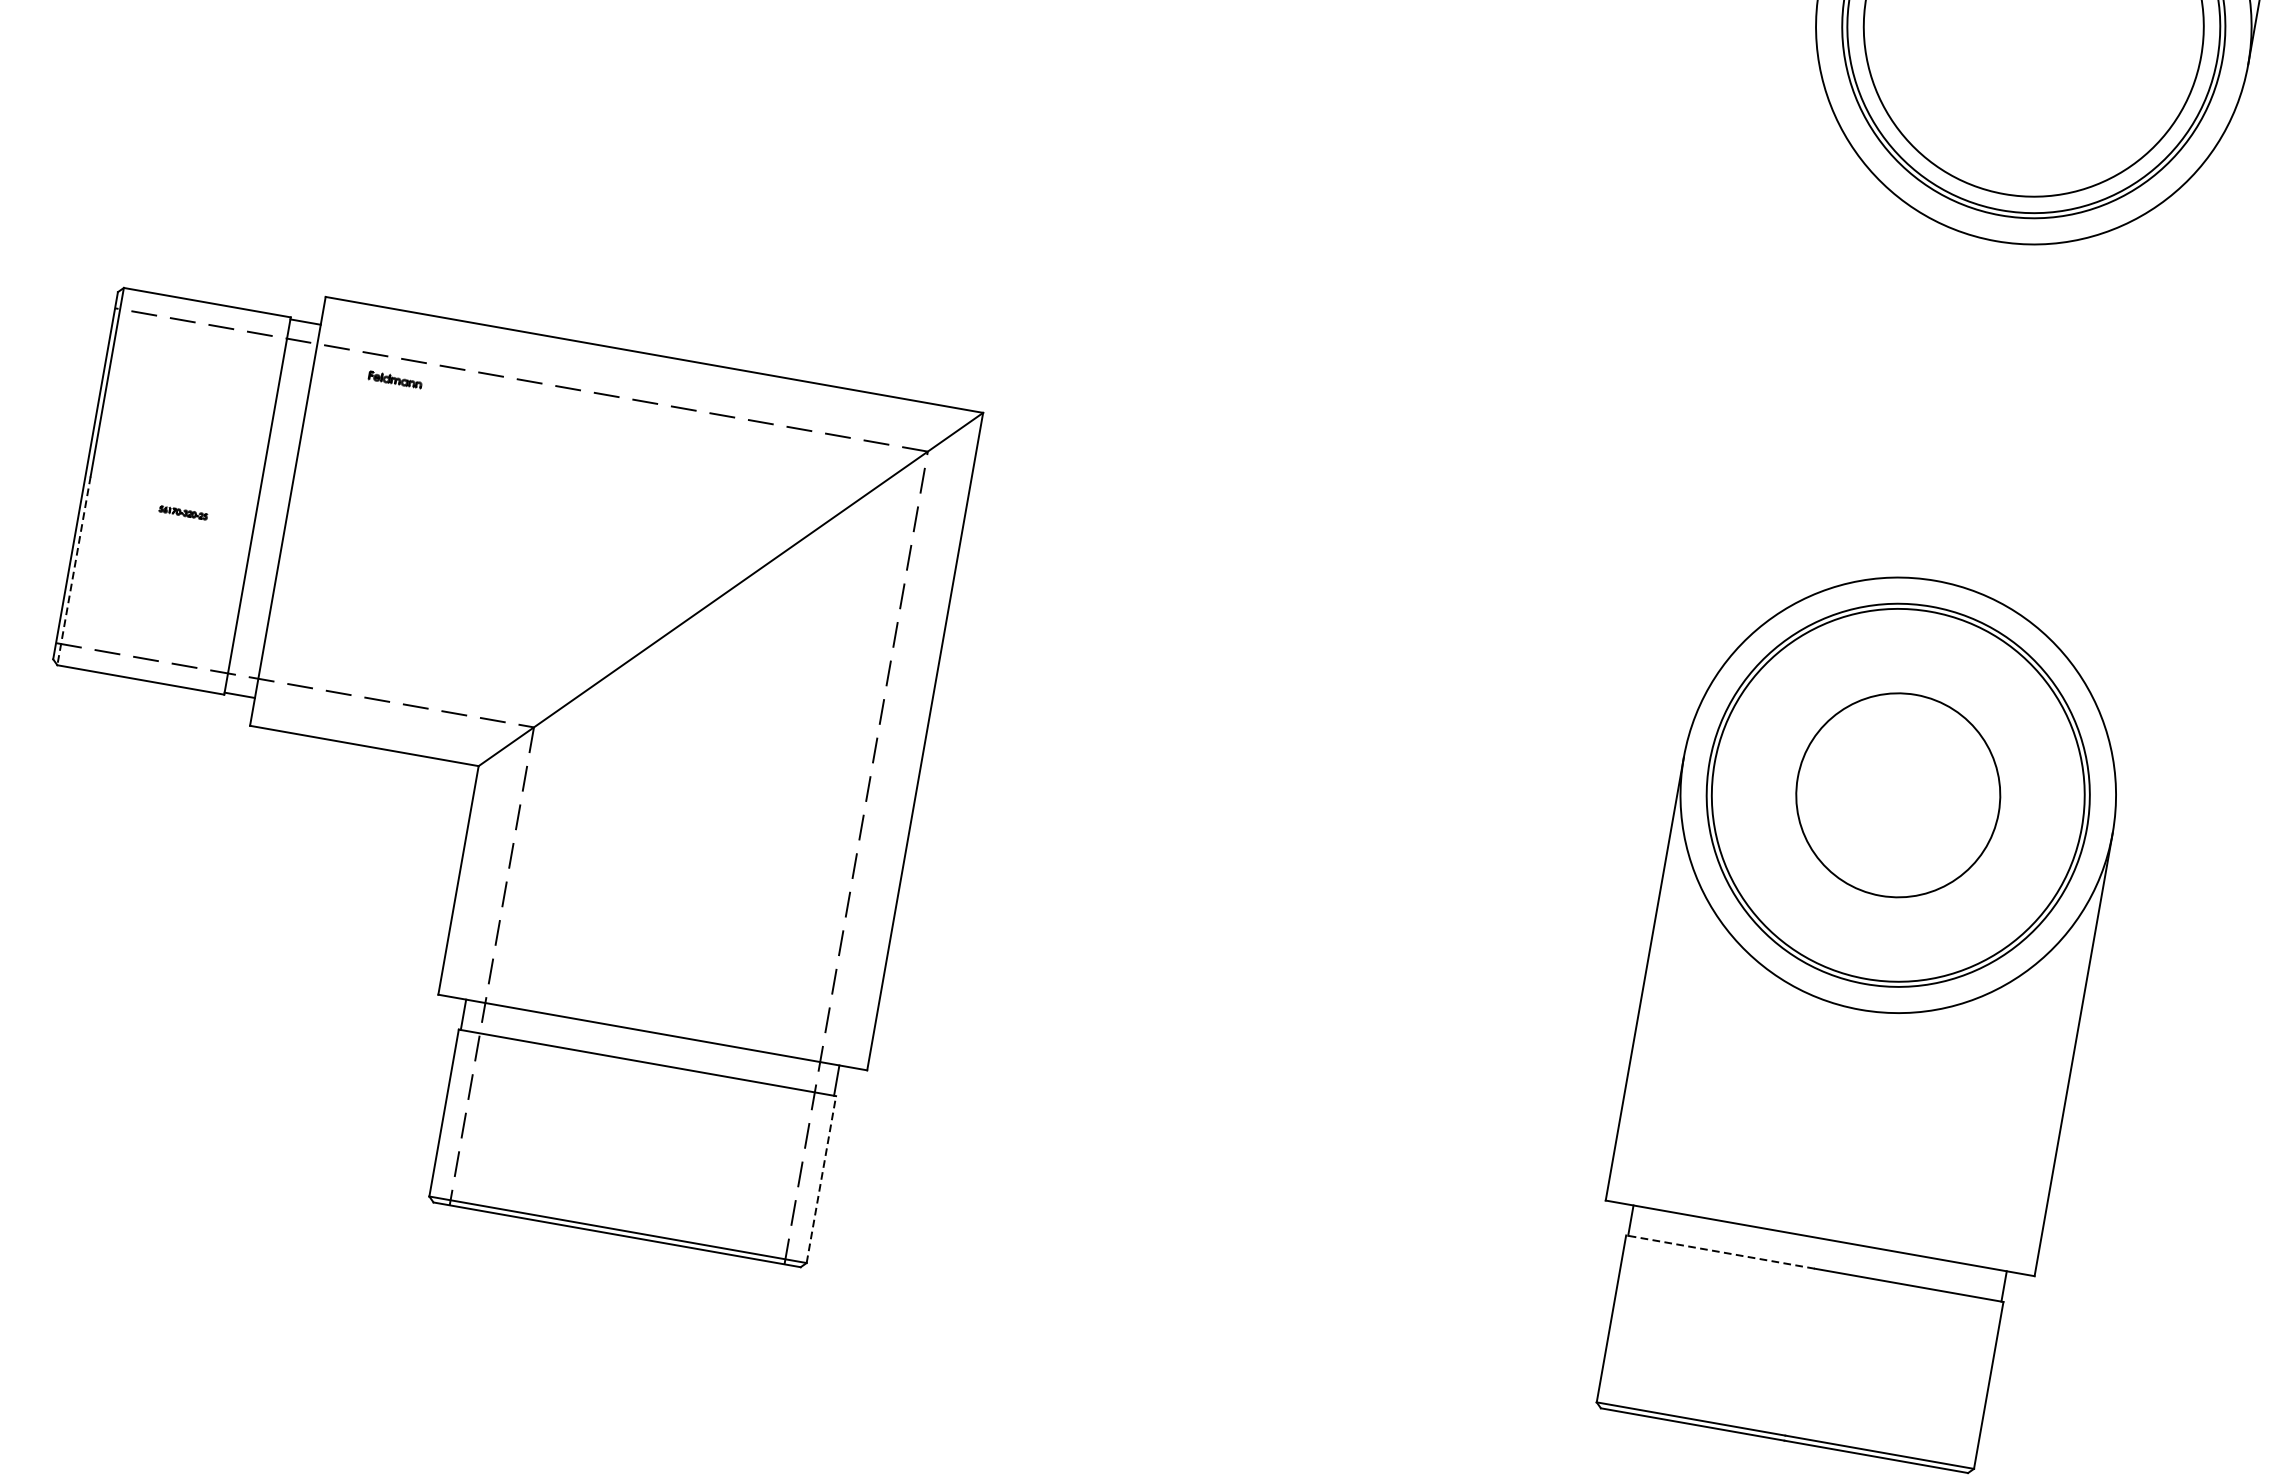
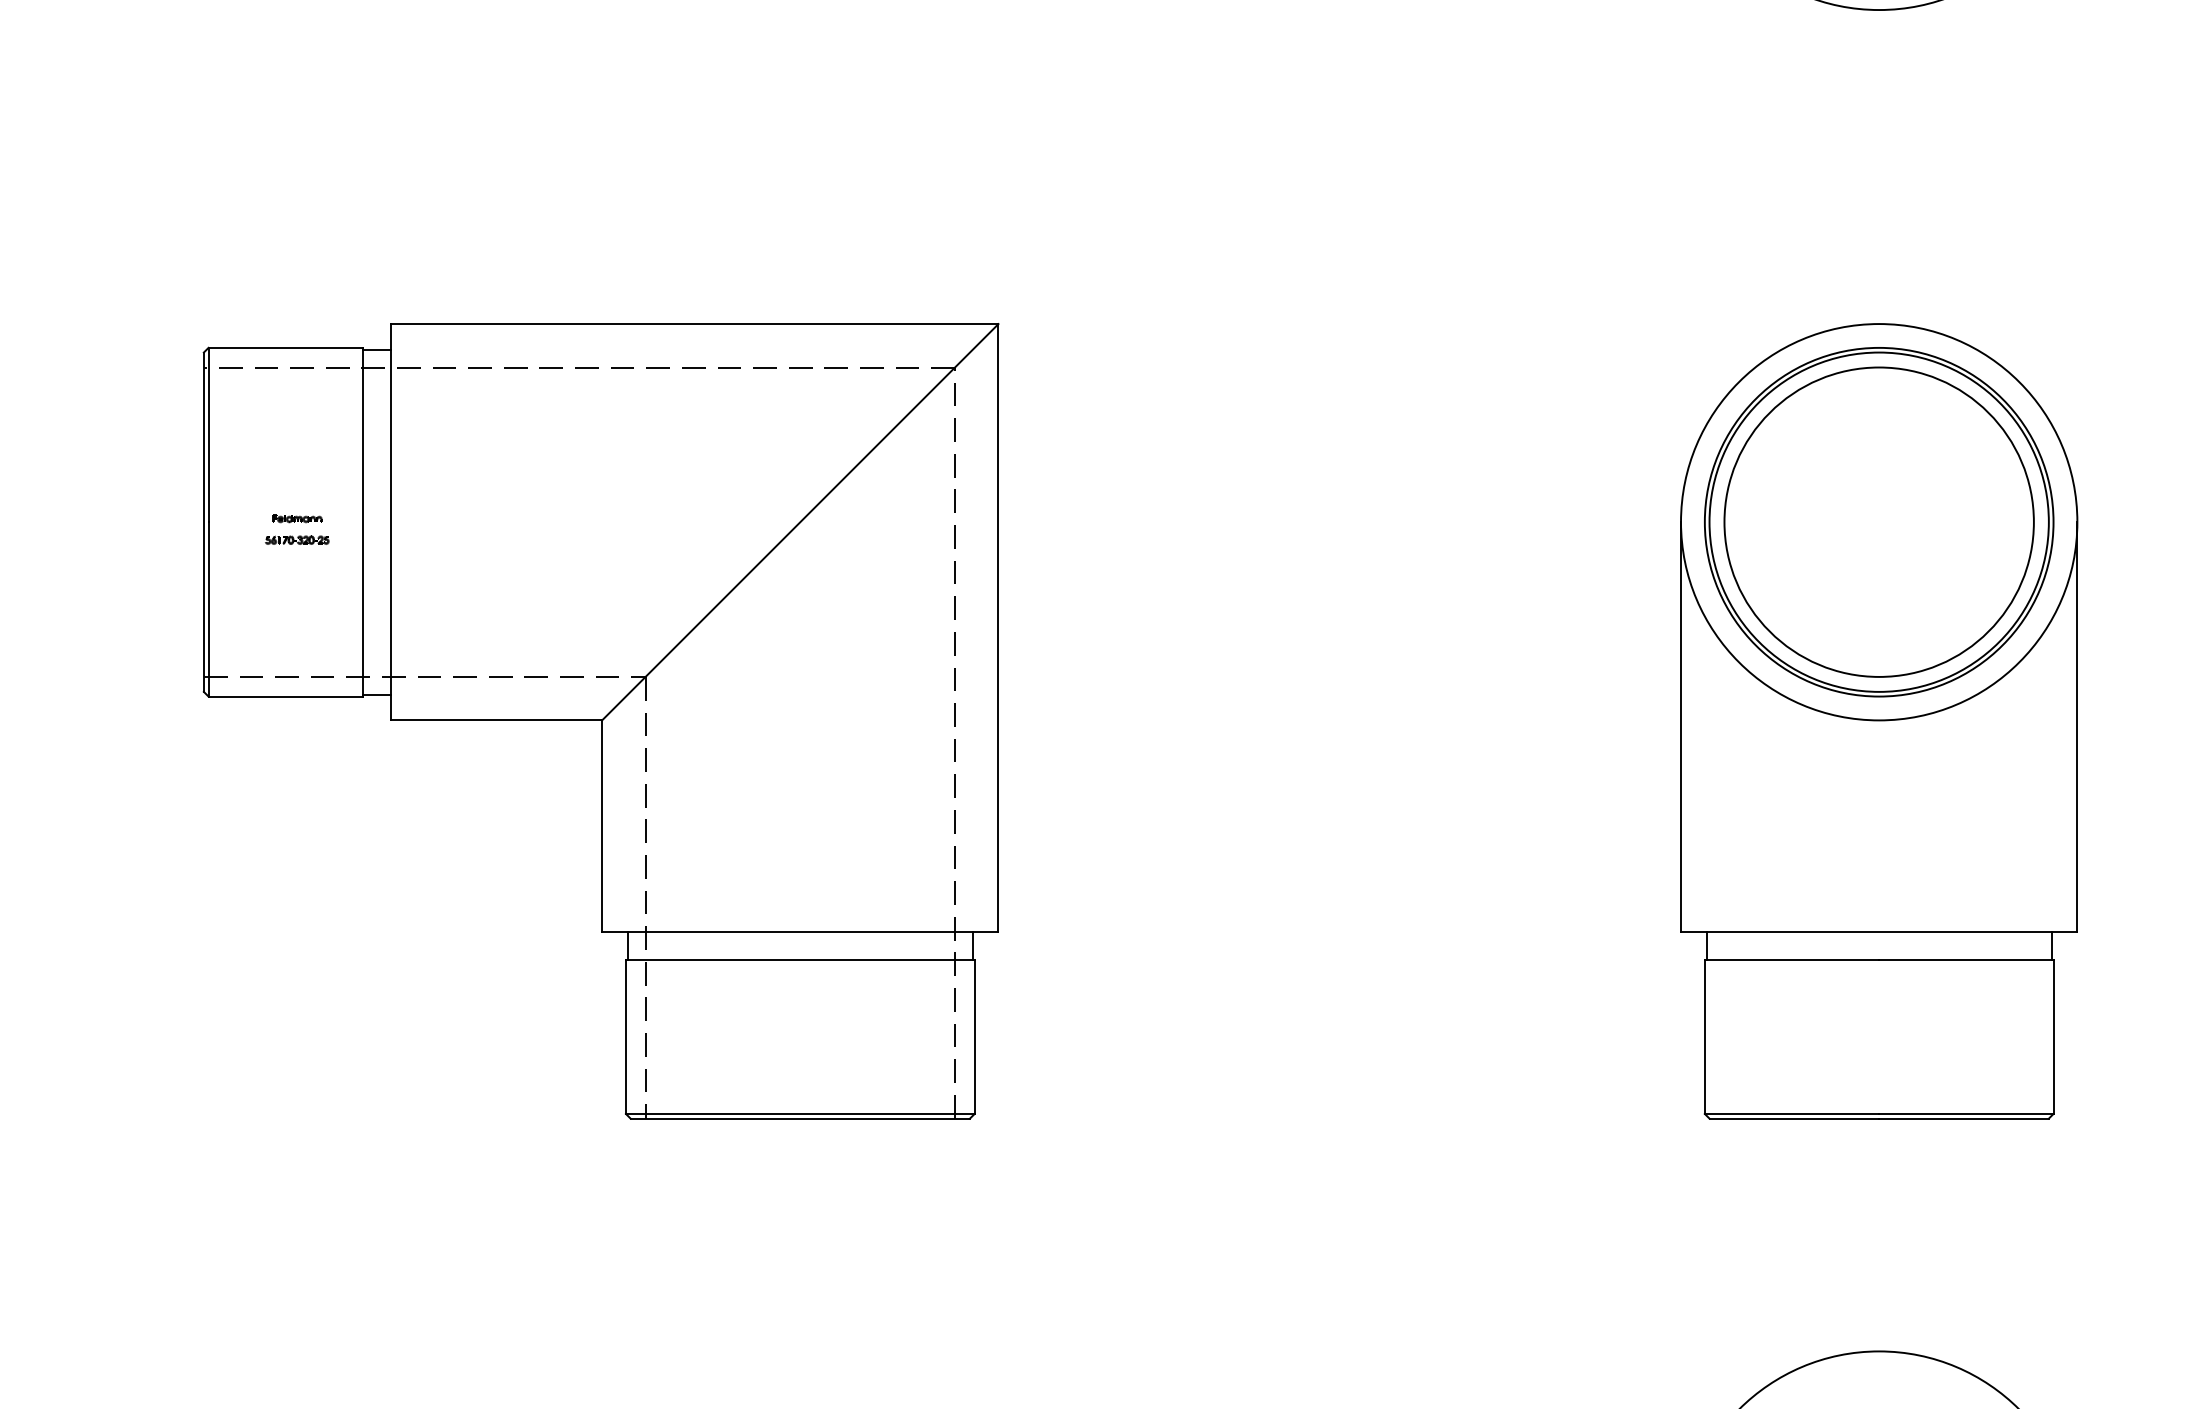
part: (395, 380) -> (297, 518), moved
part: (183, 512) -> (297, 539), size x1.43
line: (73, 571) -> (208, 609), dashed -> solid
circle: (1897, 794) -> (1878, 521), size x1.67
line: (821, 1179) -> (974, 1036), dashed -> solid
line: (1719, 1251) -> (1791, 959), dashed -> solid

